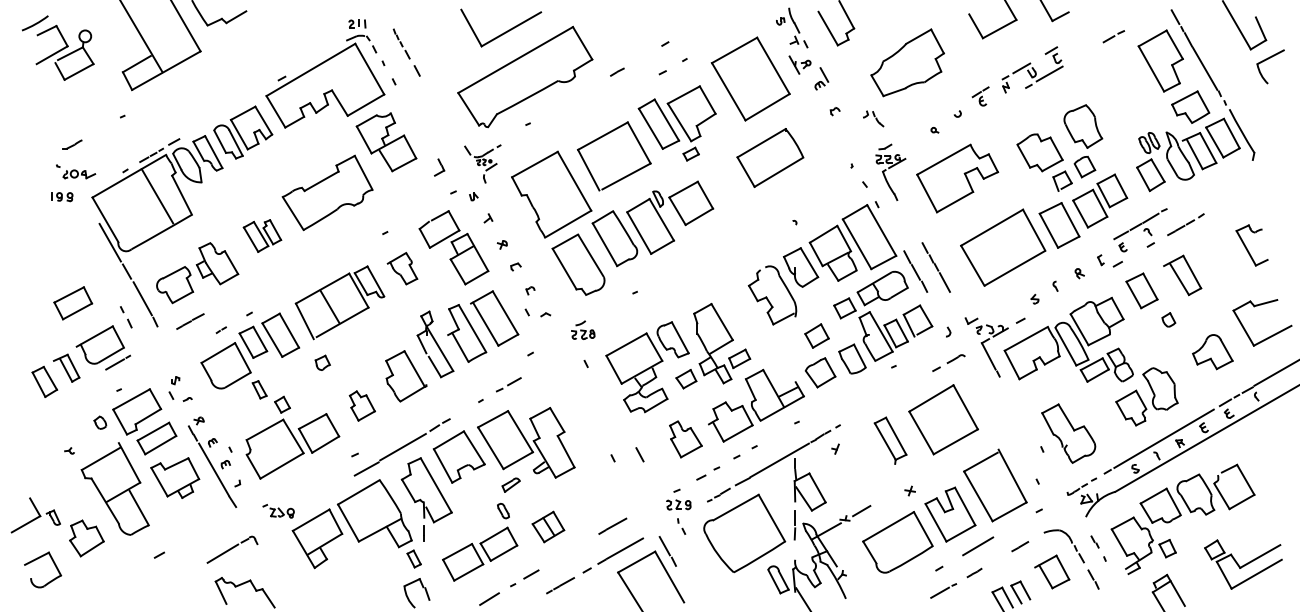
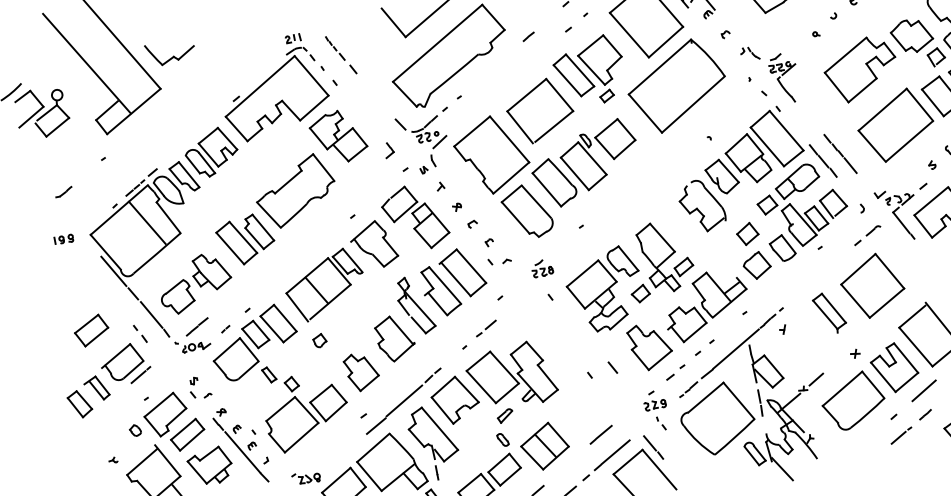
part: (873, 118) -> (749, 53), moved
part: (770, 157) -> (677, 85), size x1.67
part: (482, 163) -> (426, 139), size x1.67
part: (76, 171) -> (193, 344), moved
part: (957, 178) -> (860, 69), moved
part: (262, 235) -> (245, 239), size x1.67
part: (402, 268) -> (373, 244), size x1.67
part: (362, 405) -> (361, 371), size x1.43
part: (685, 439) -> (650, 346), size x1.43
part: (548, 526) -> (544, 445), size x1.67

